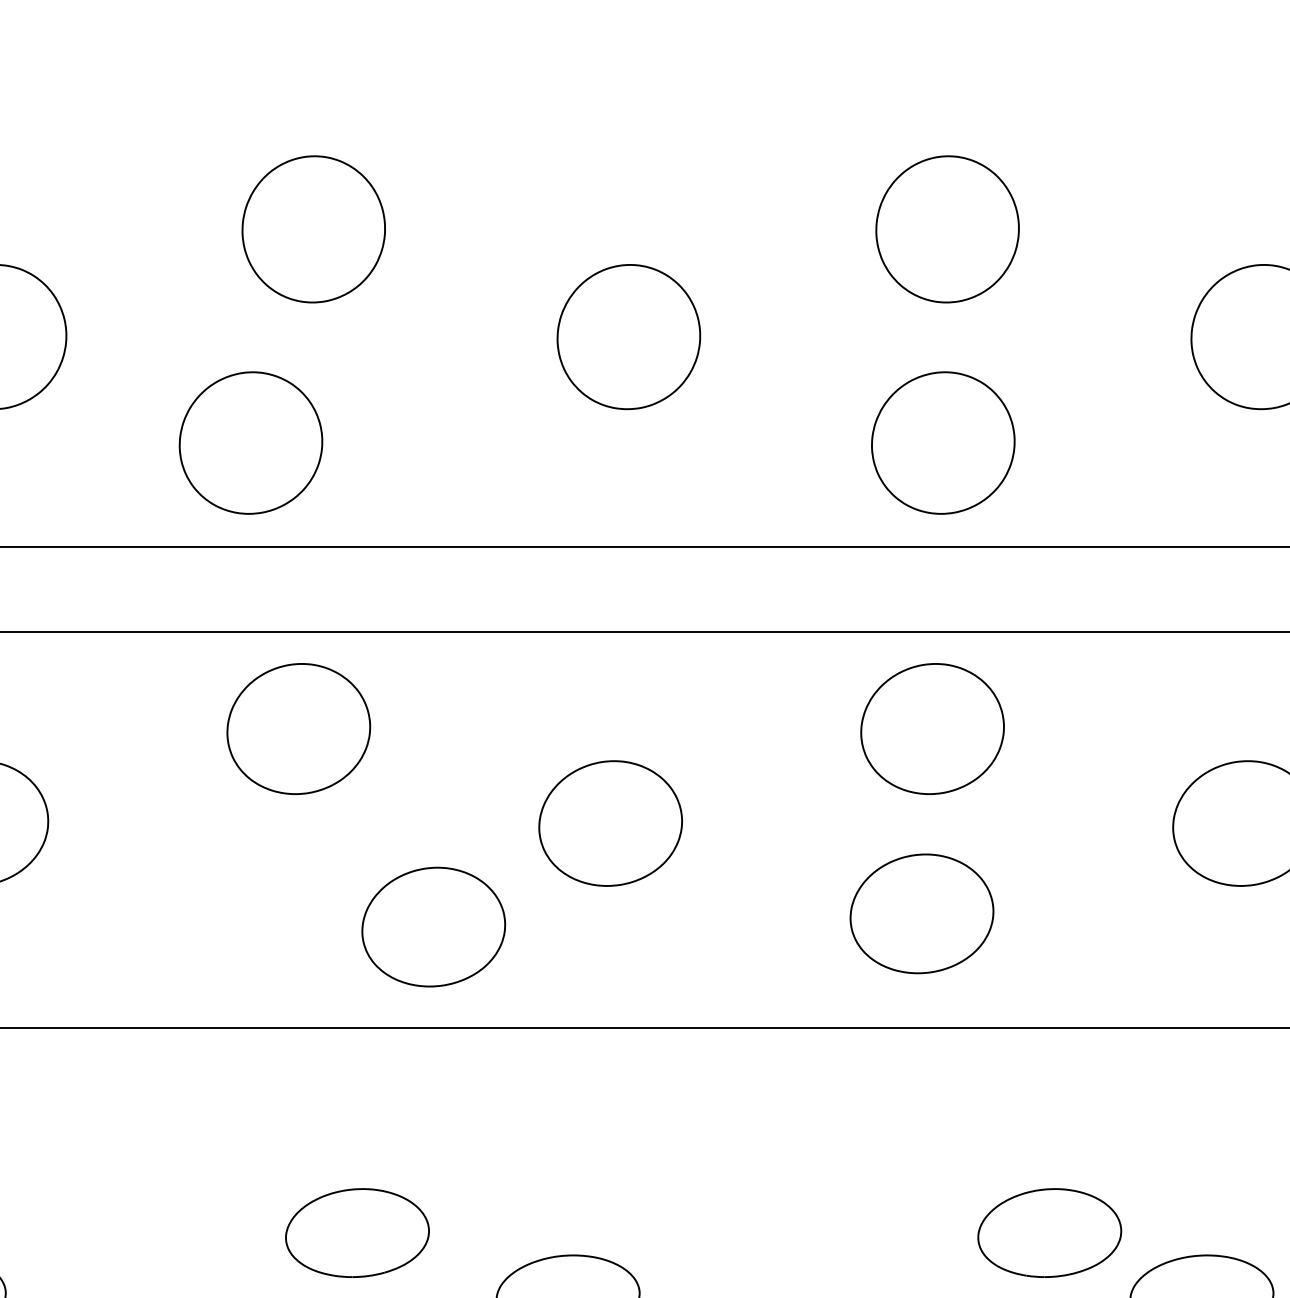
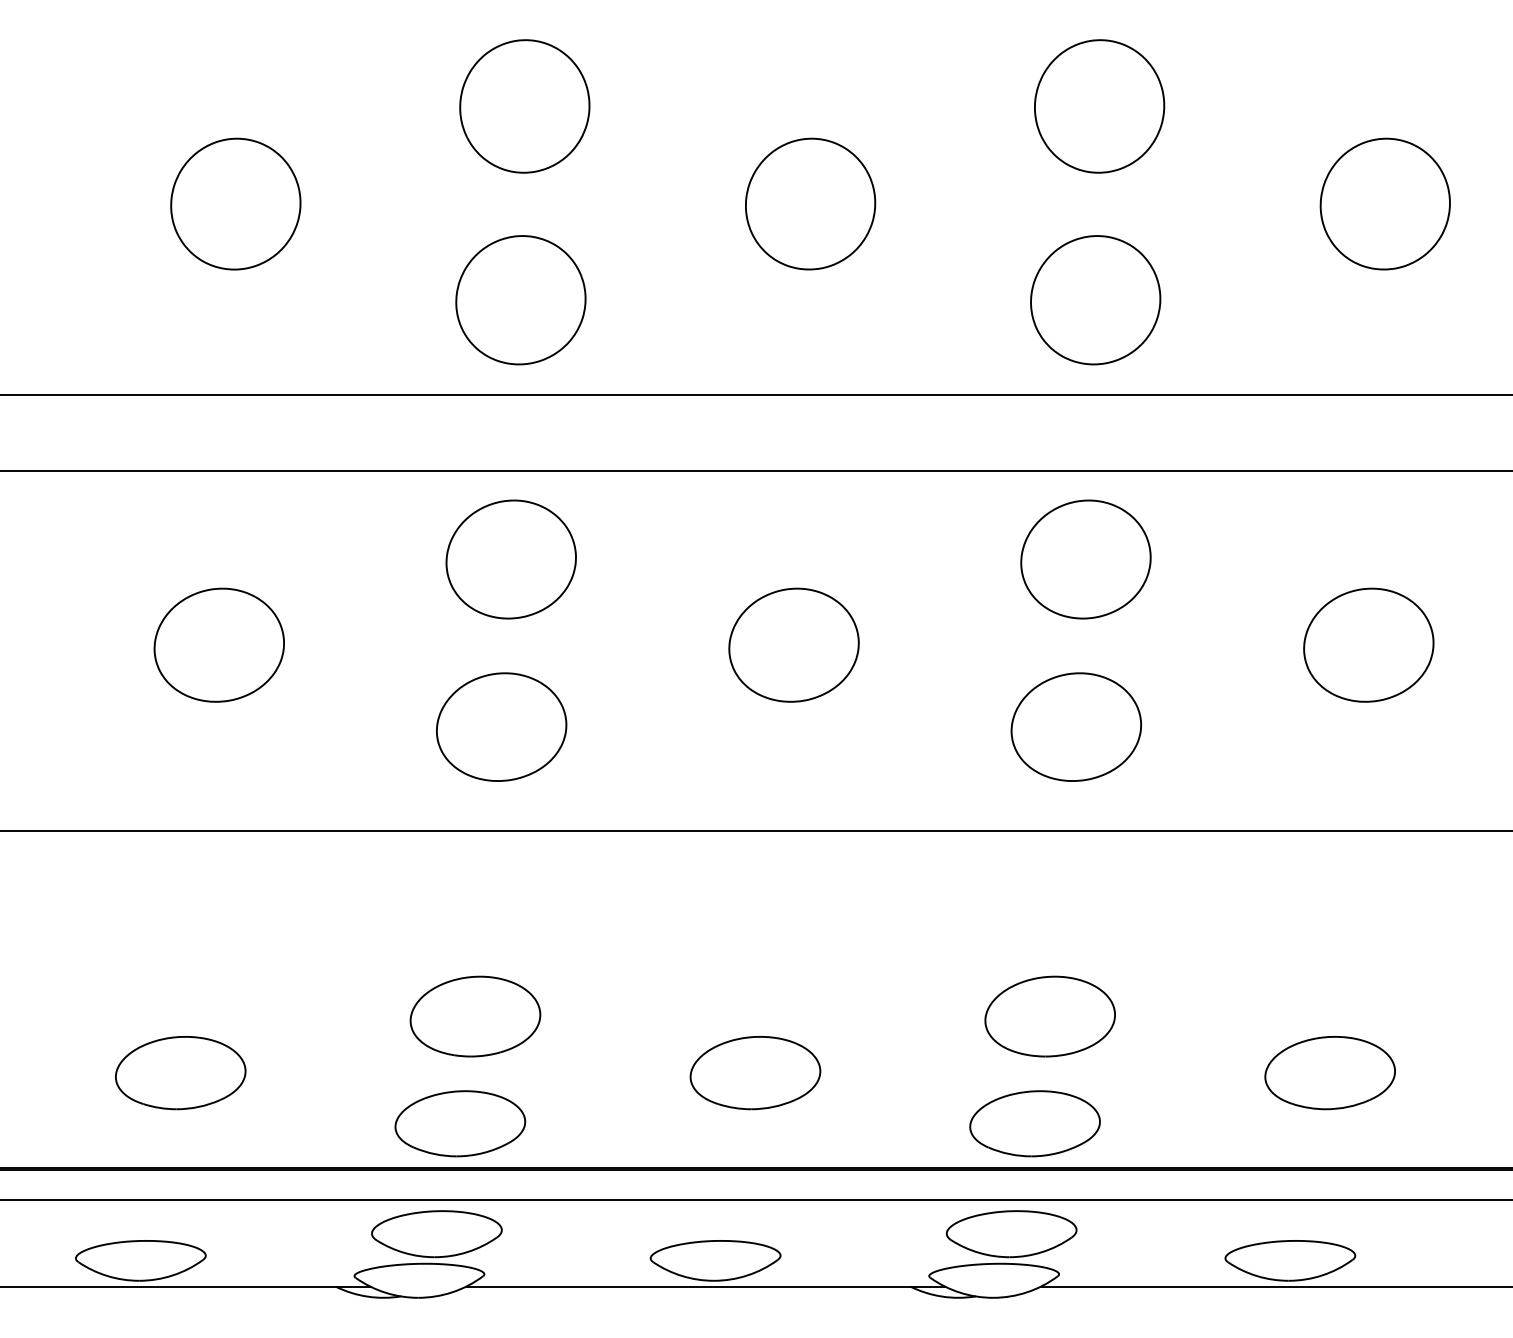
part: (250, 443) -> (520, 300), moved
part: (433, 926) -> (501, 726), moved
part: (357, 1232) -> (475, 1016), moved
part: (1048, 1232) -> (1049, 1016), moved

